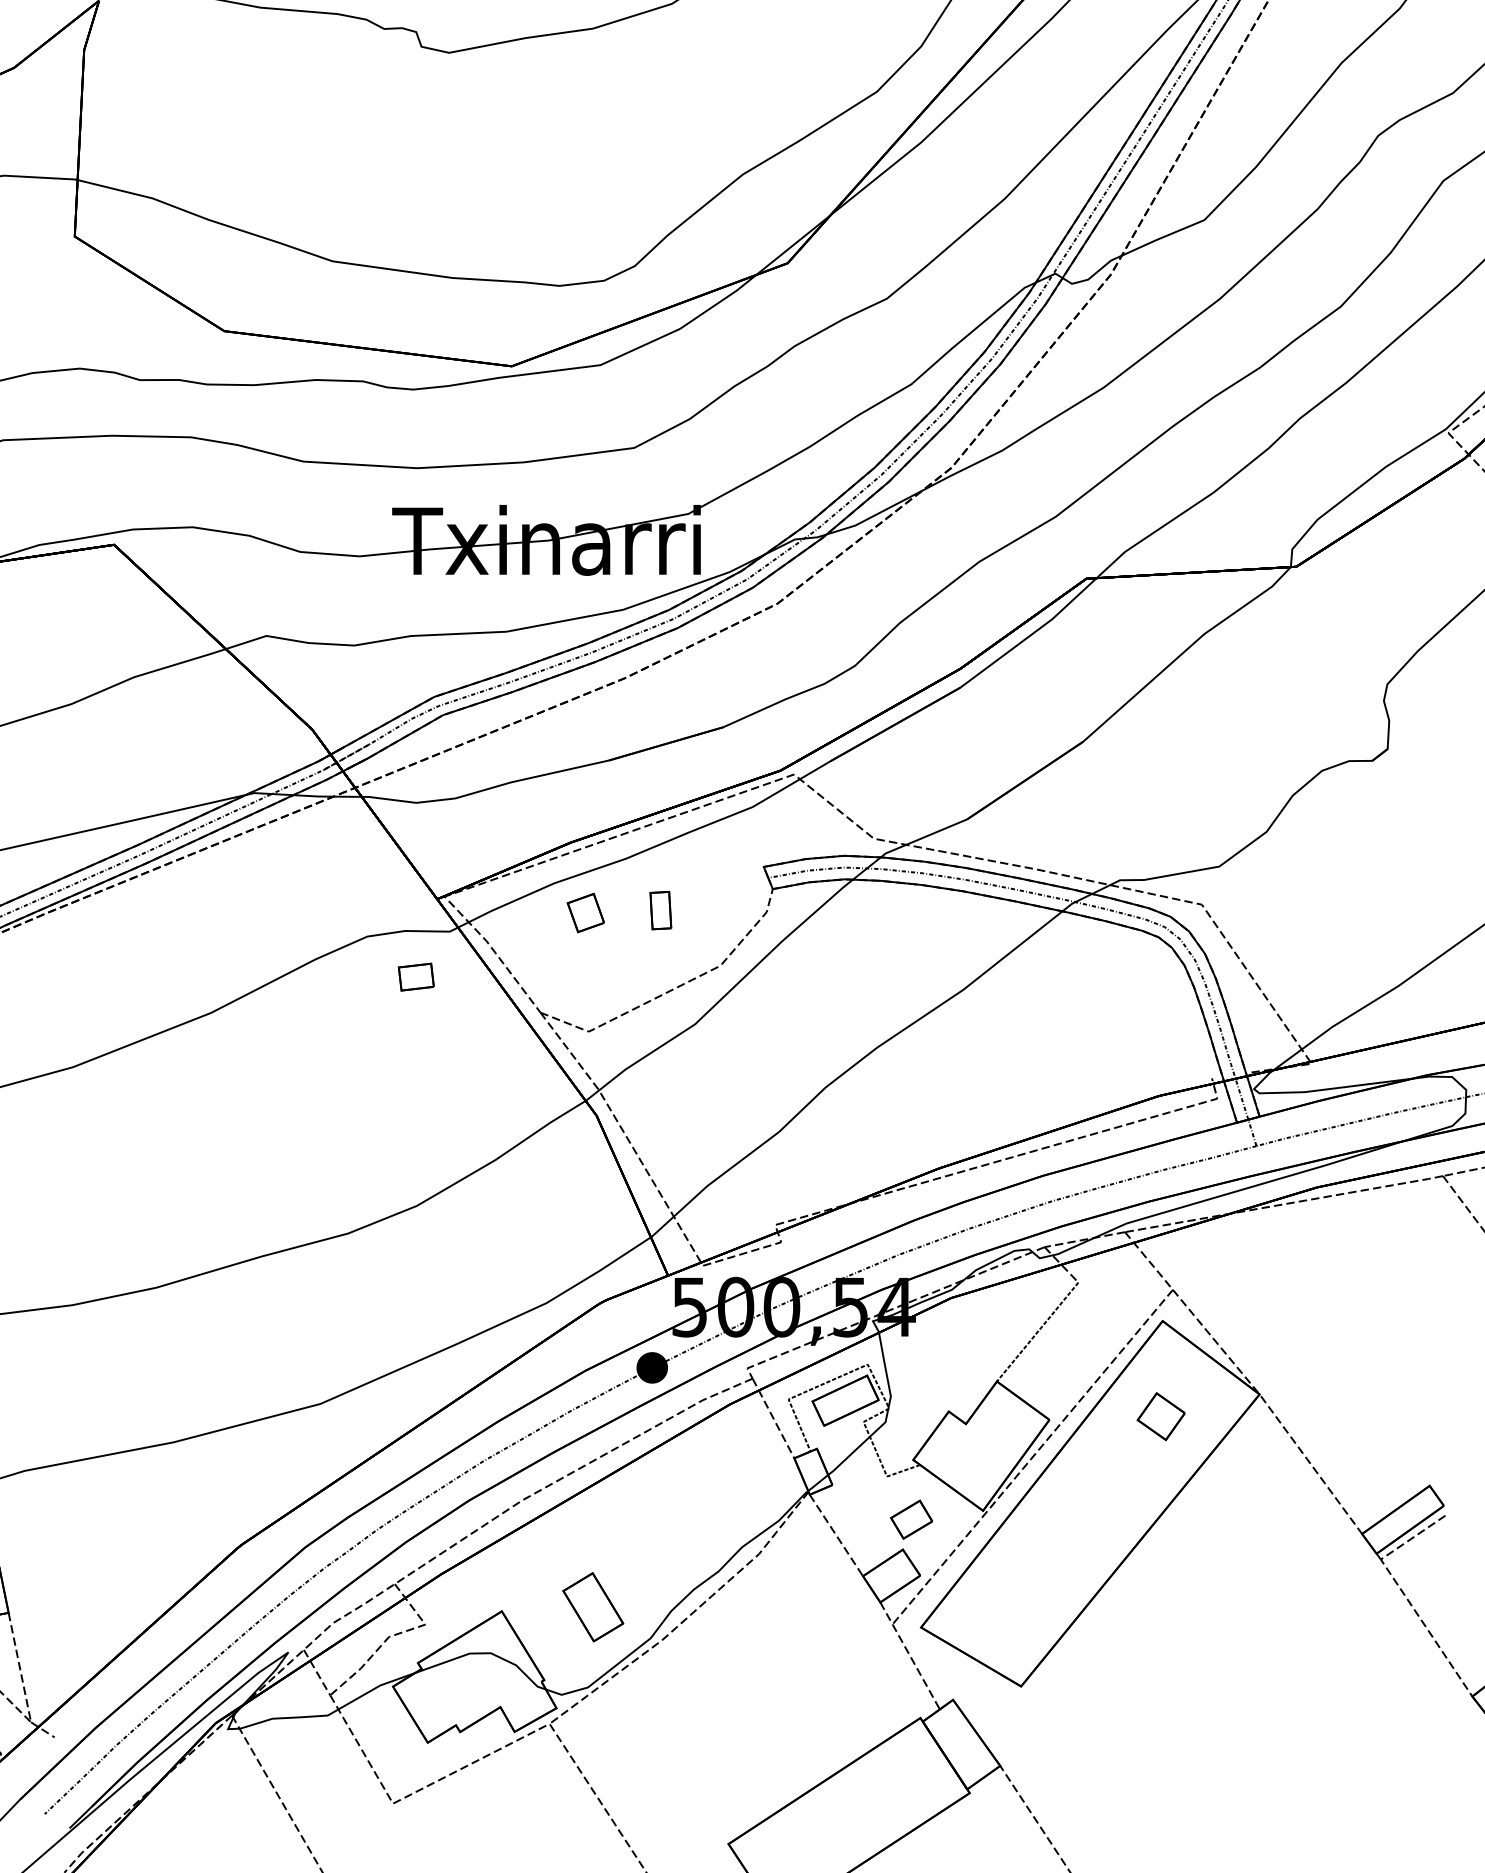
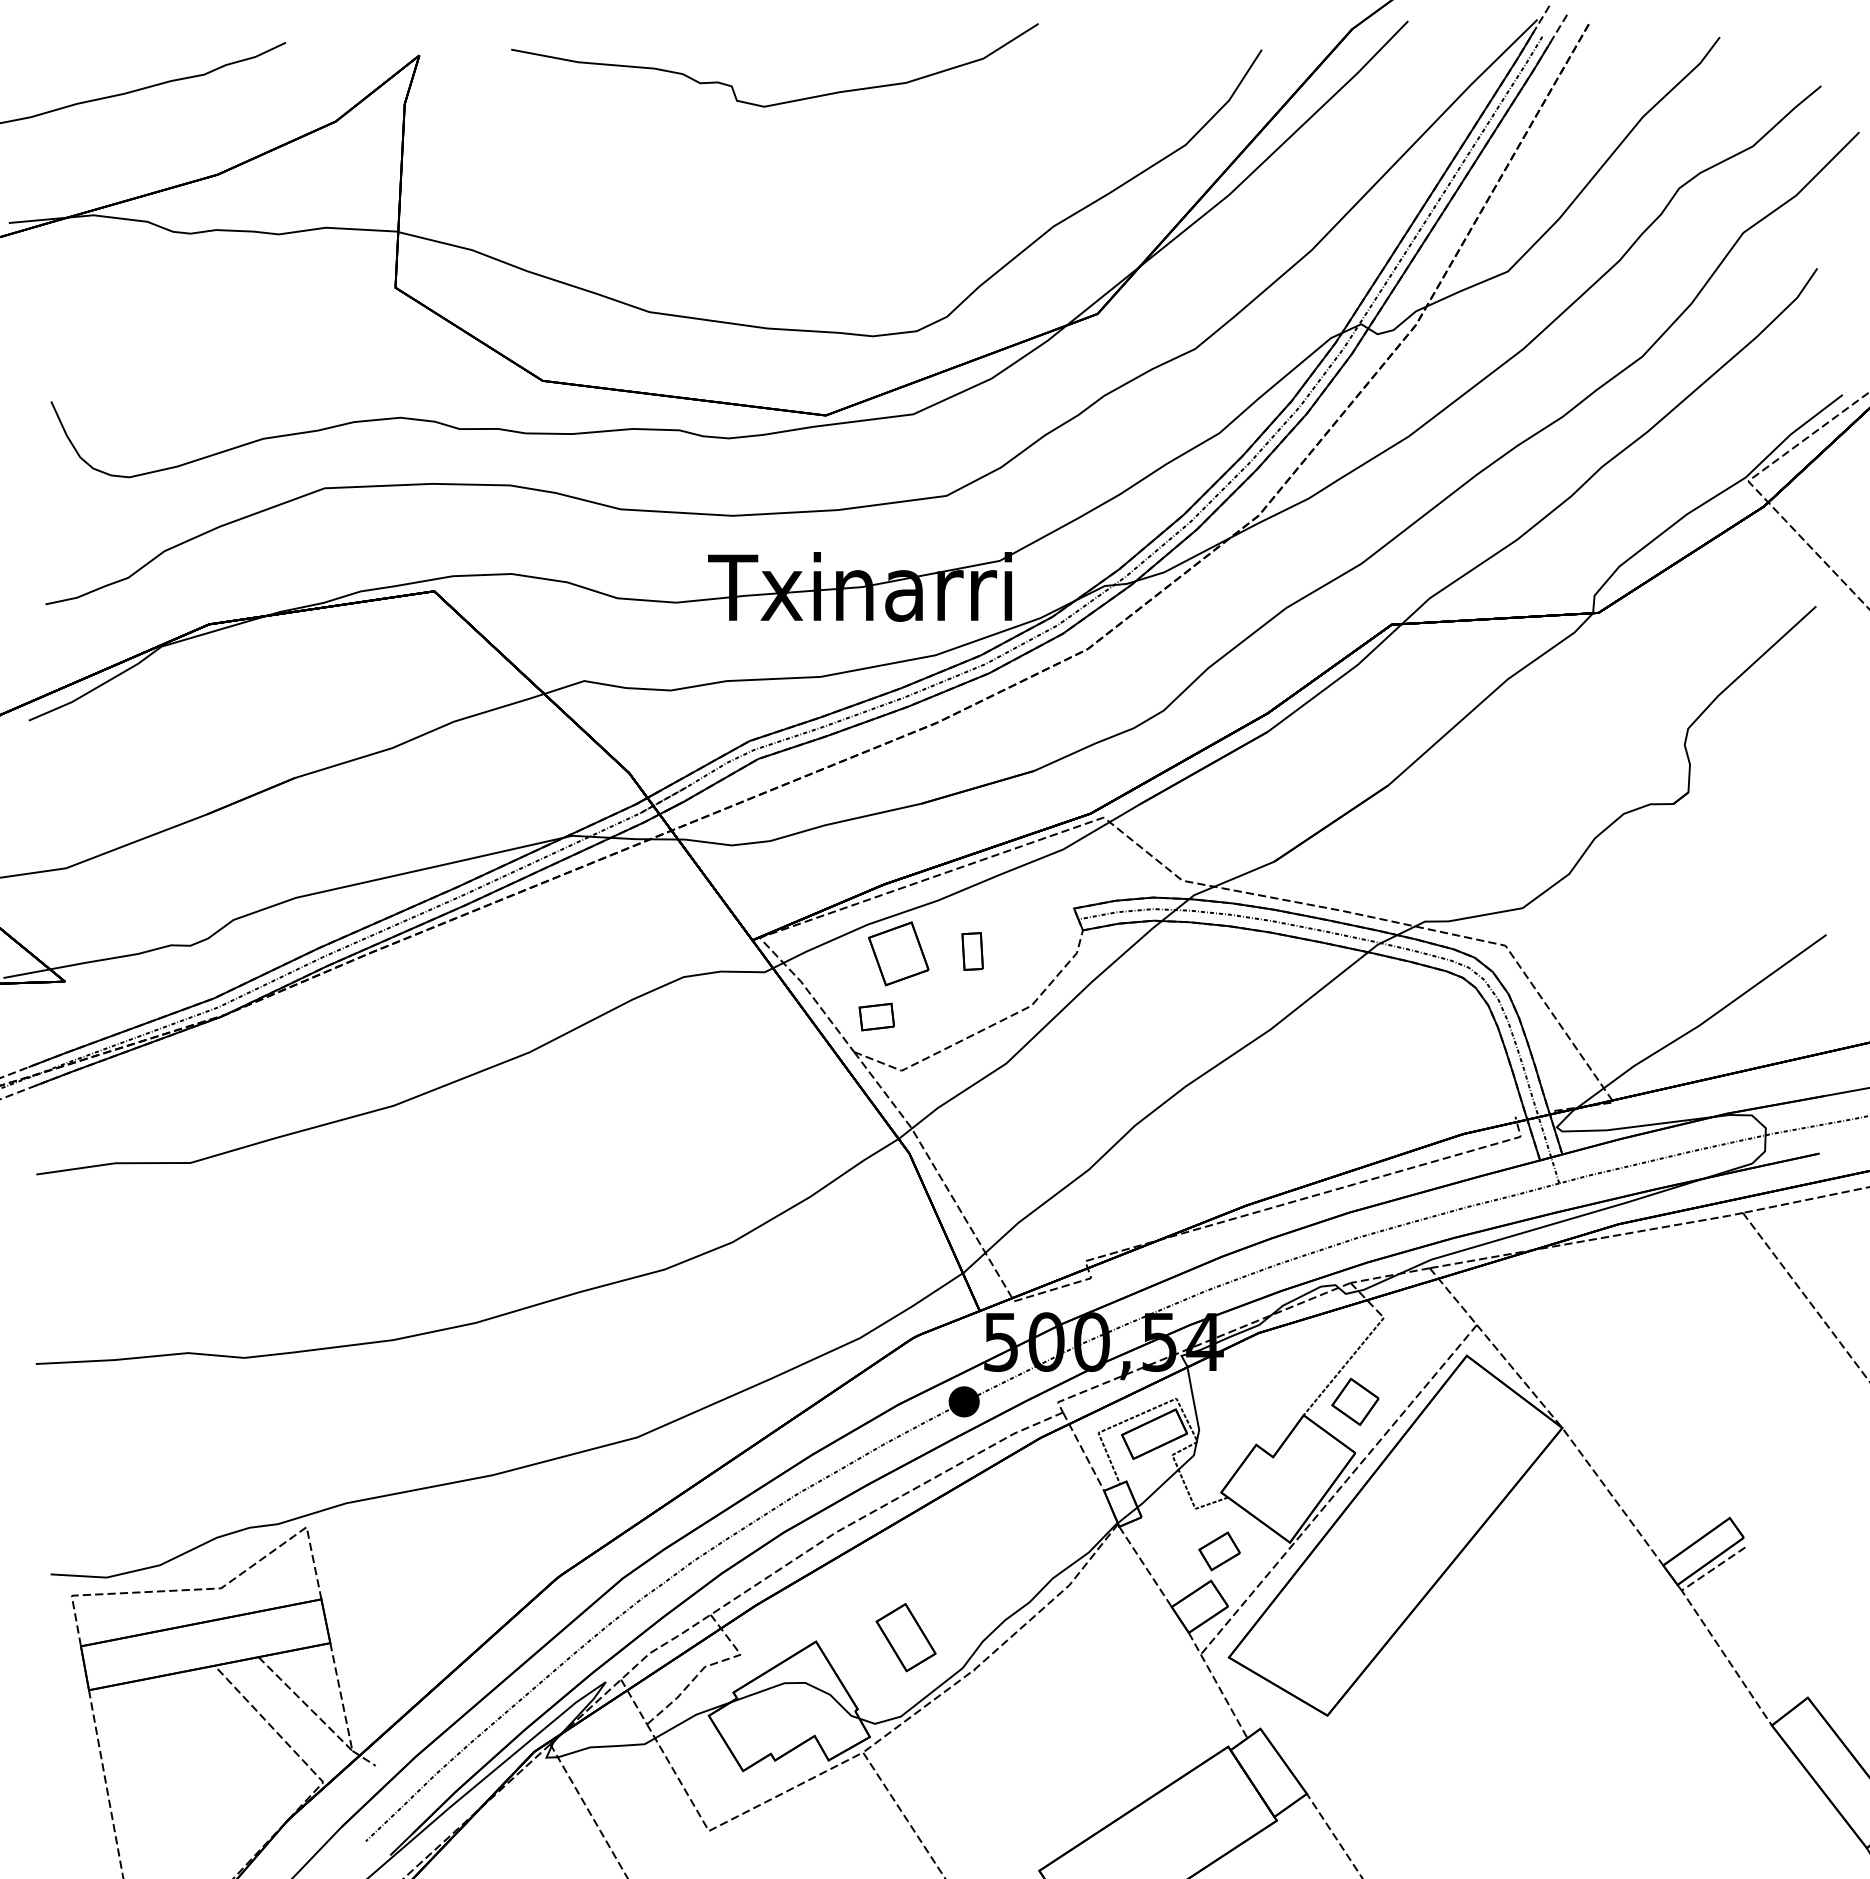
part: (585, 912) -> (898, 953), size x1.67
part: (415, 976) -> (876, 1016), moved
part: (1161, 1416) -> (1355, 1401), moved

